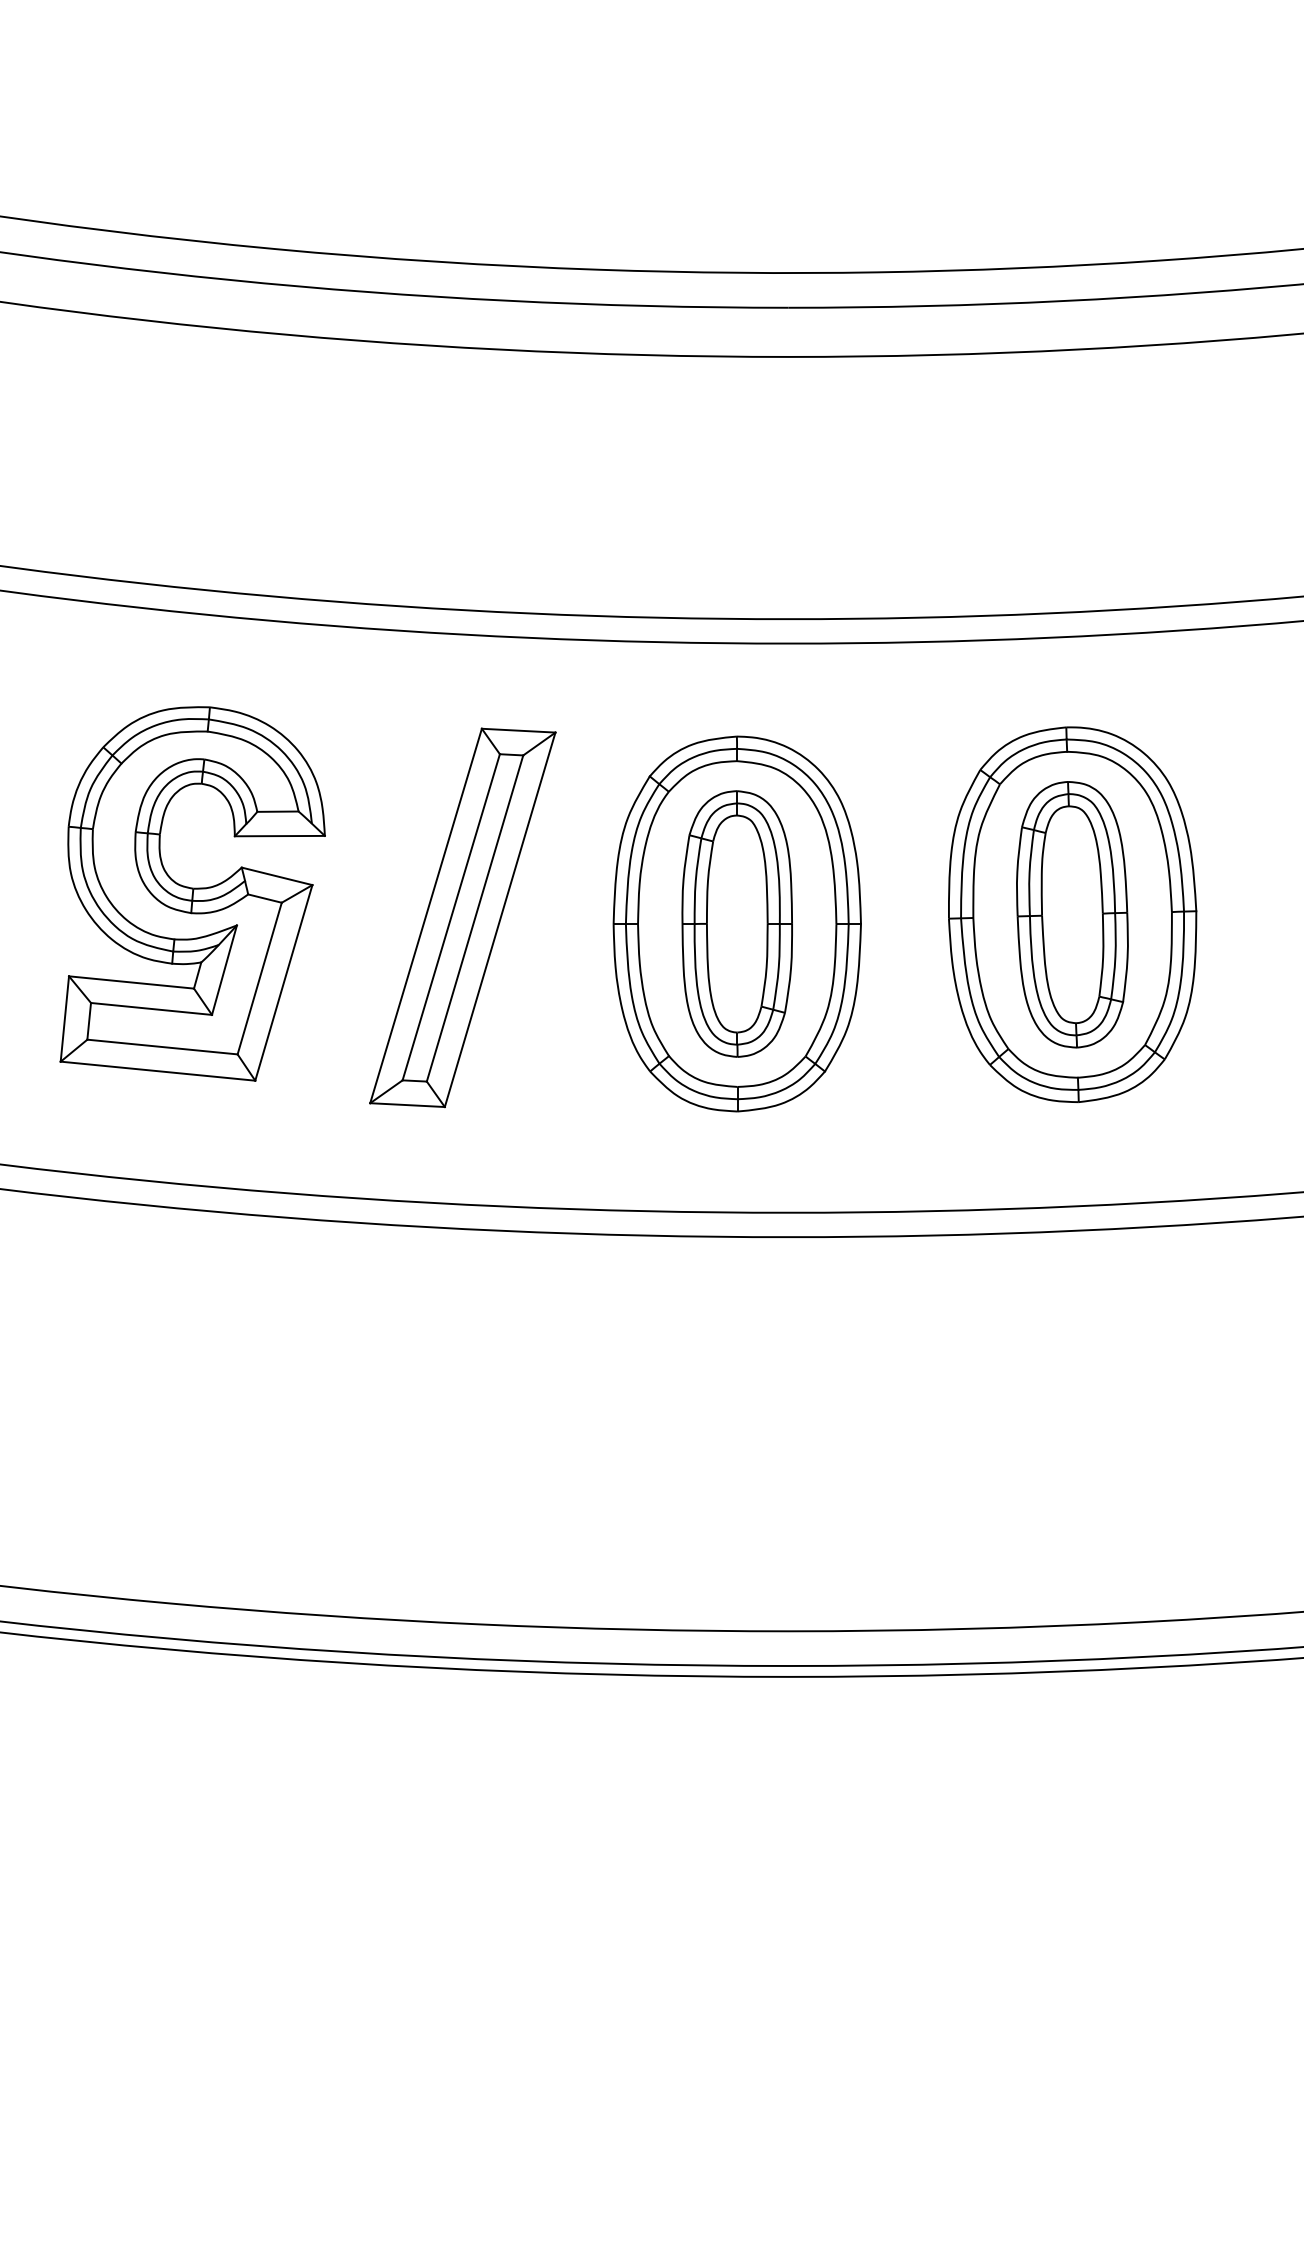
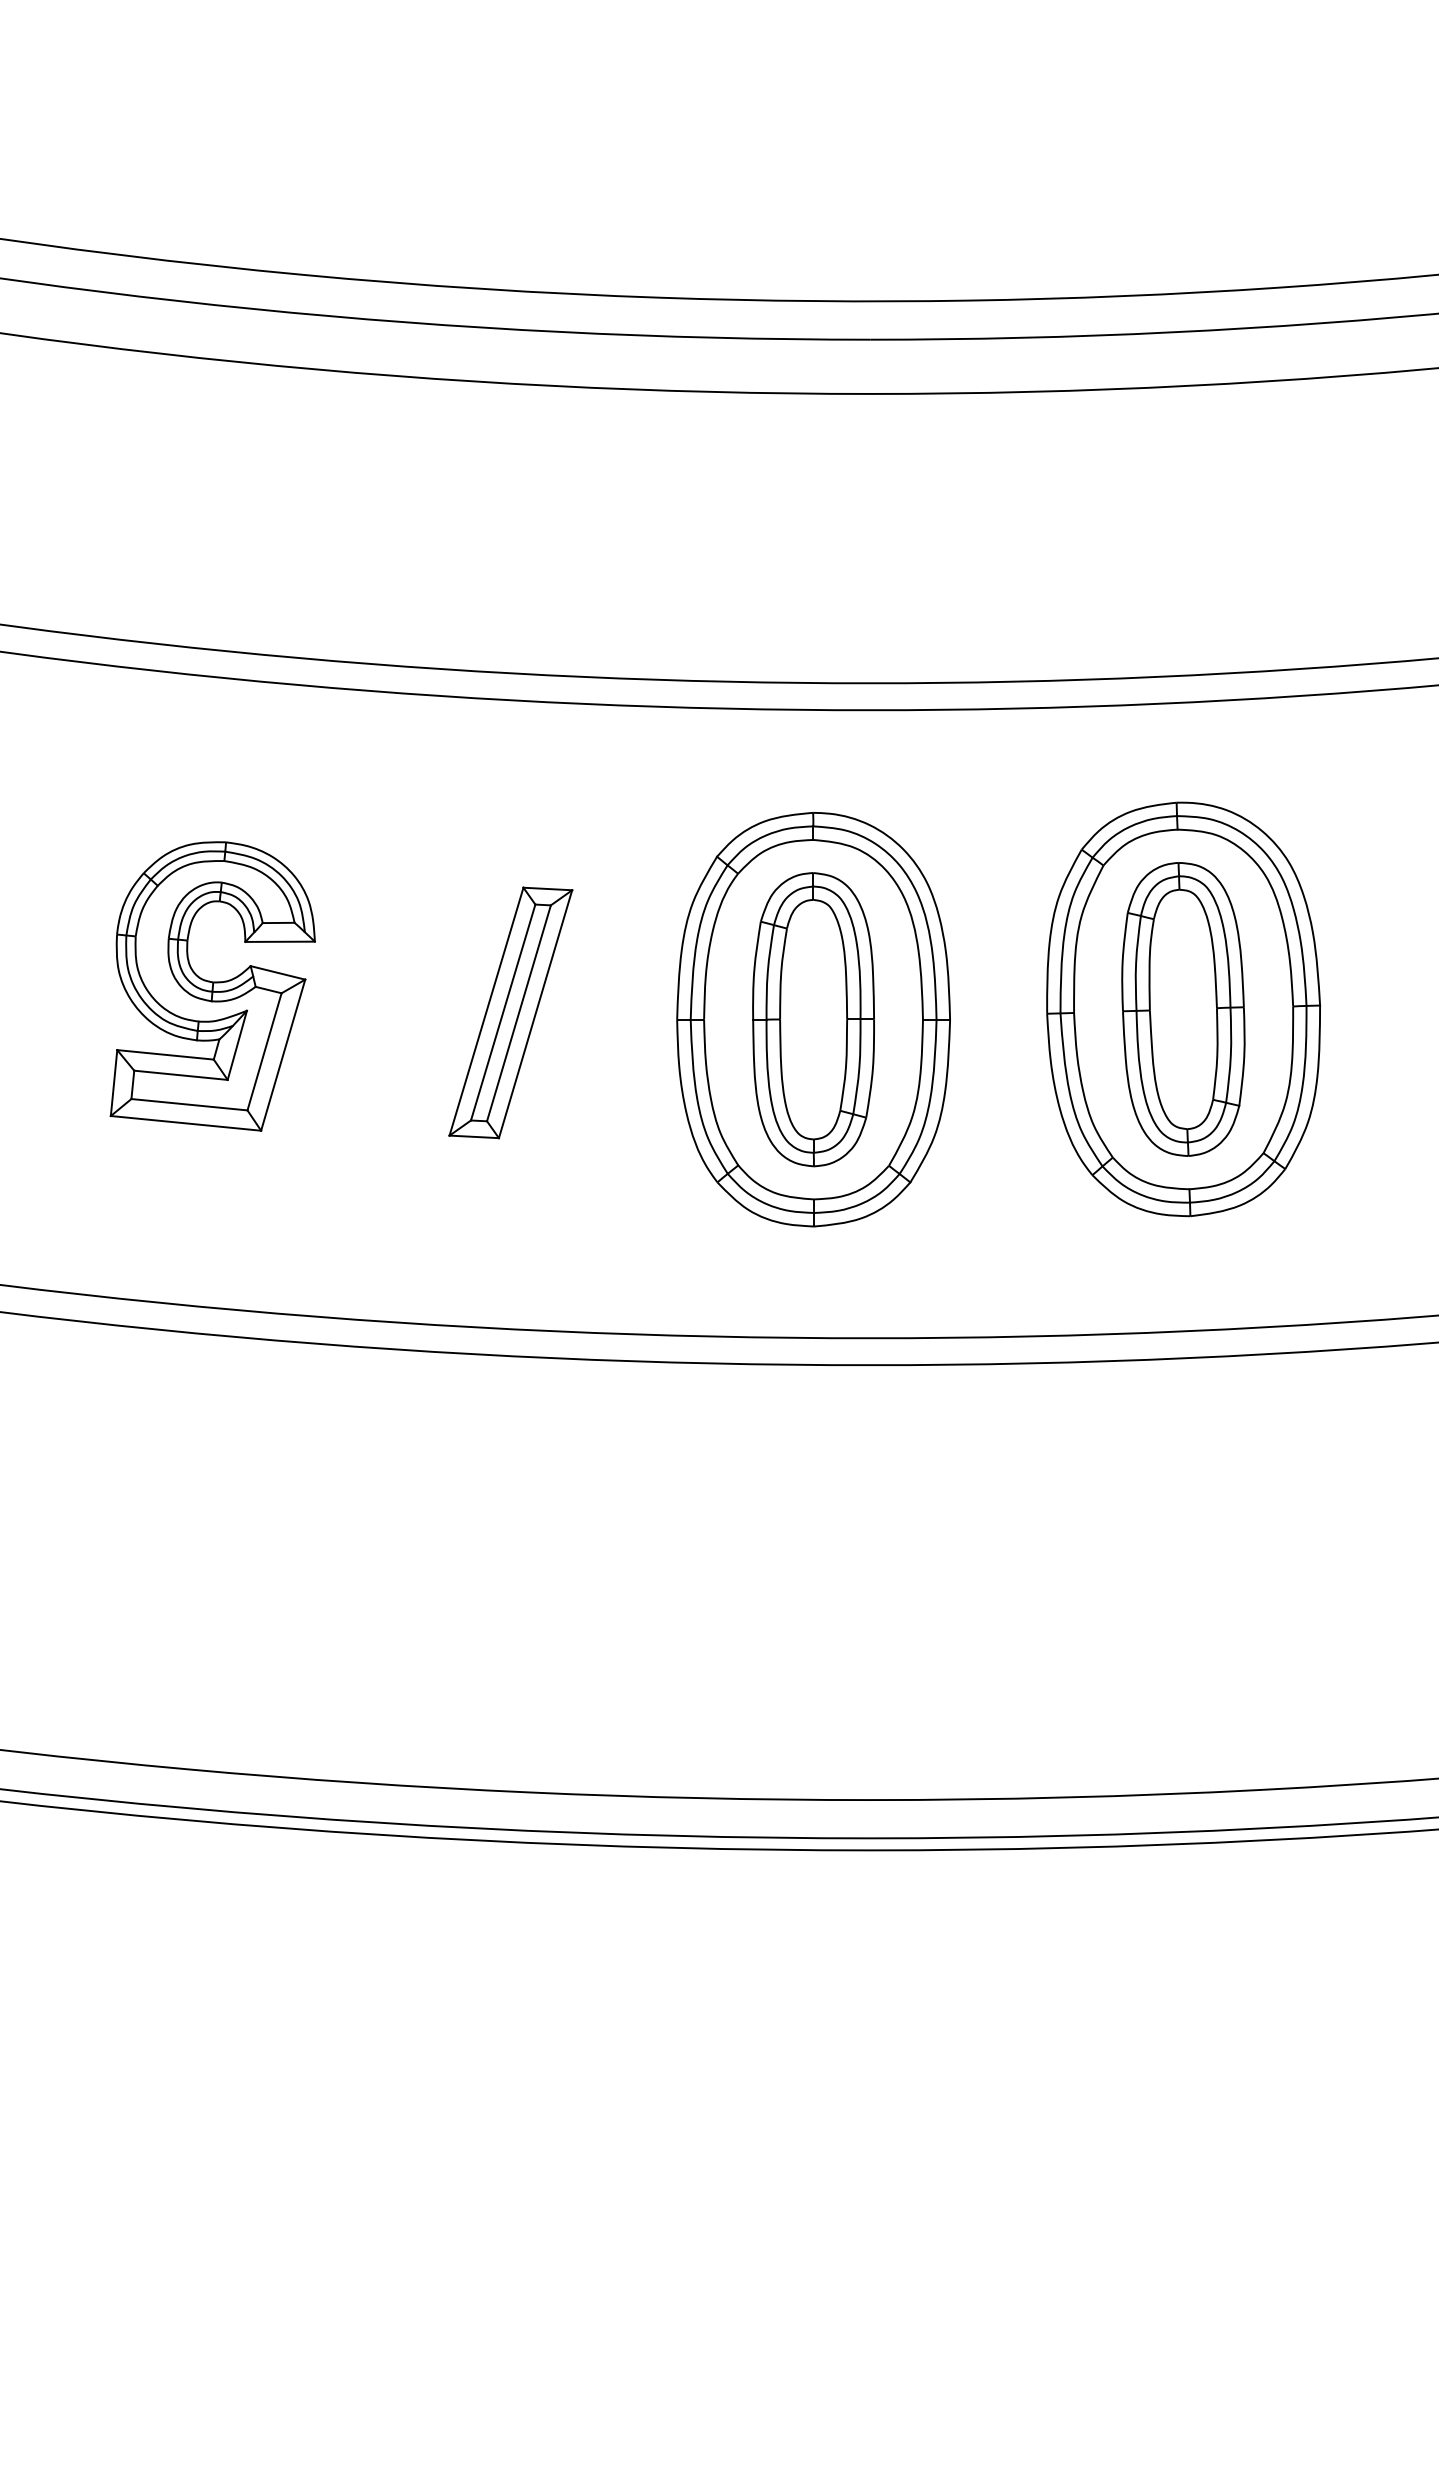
part: (192, 893) -> (212, 986), size x0.7
part: (462, 917) -> (510, 1012), size x0.6

